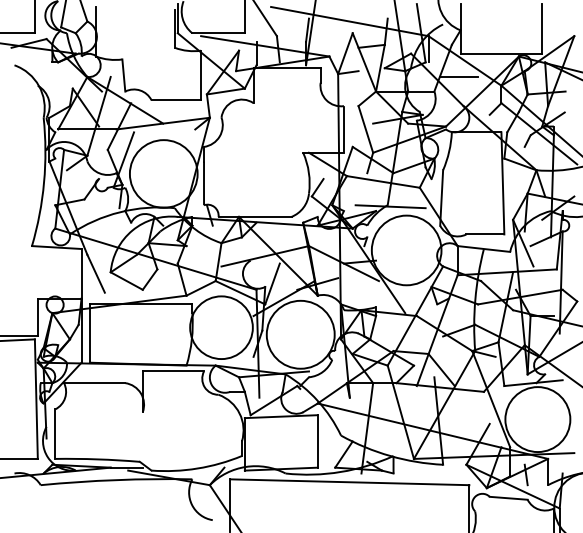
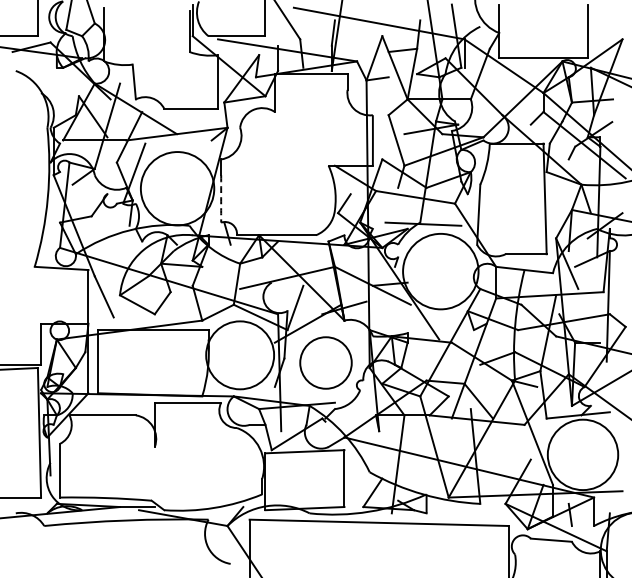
line: (458, 76) -> (497, 83), removed
arc: (204, 182) -> (221, 198), solid -> dashed
circle: (300, 334) -> (325, 362), size x0.7

